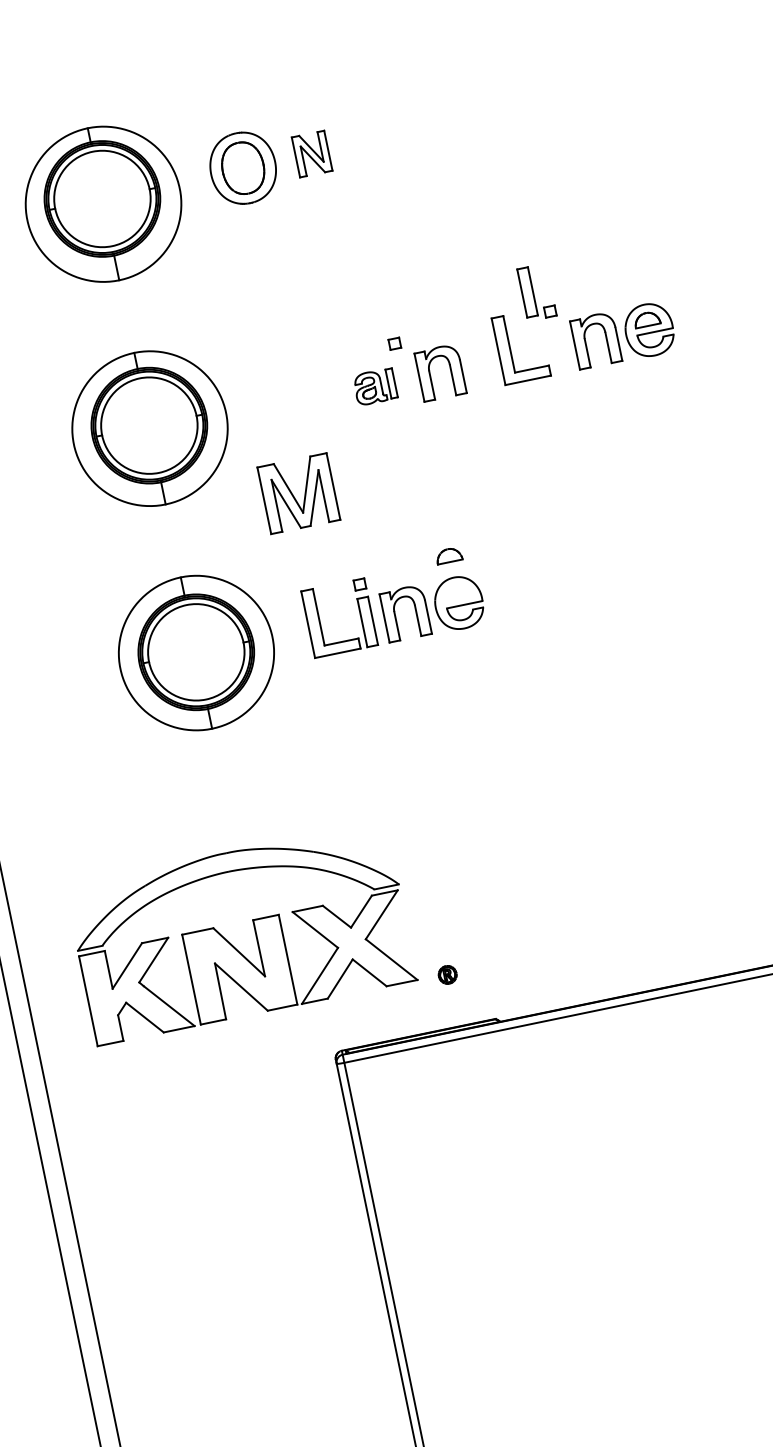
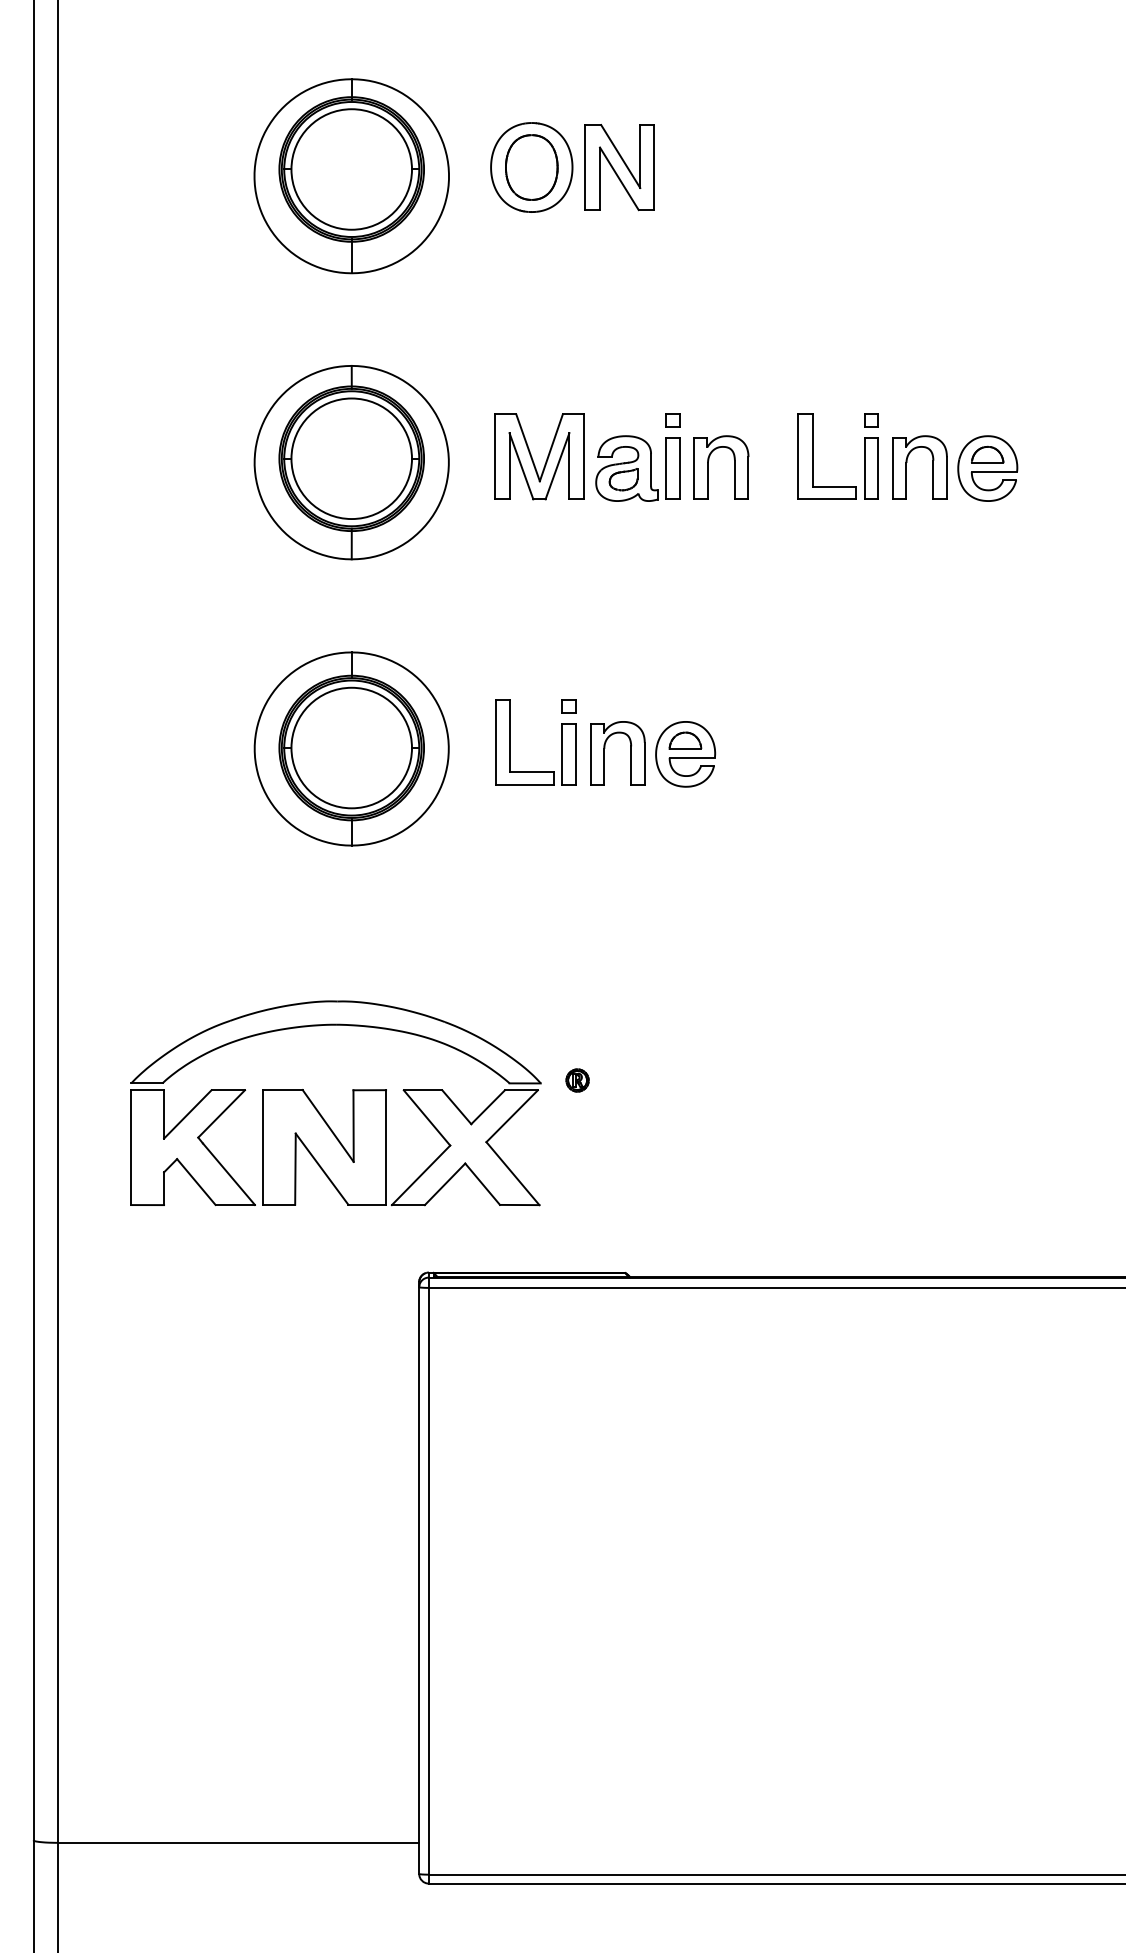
part: (311, 153) -> (619, 167), size x1.67
part: (527, 292) -> (871, 468), moved
part: (374, 386) -> (637, 468), size x1.67
part: (294, 496) -> (533, 459), moved
part: (448, 555) -> (685, 740), moved
part: (447, 974) -> (577, 1080), moved

